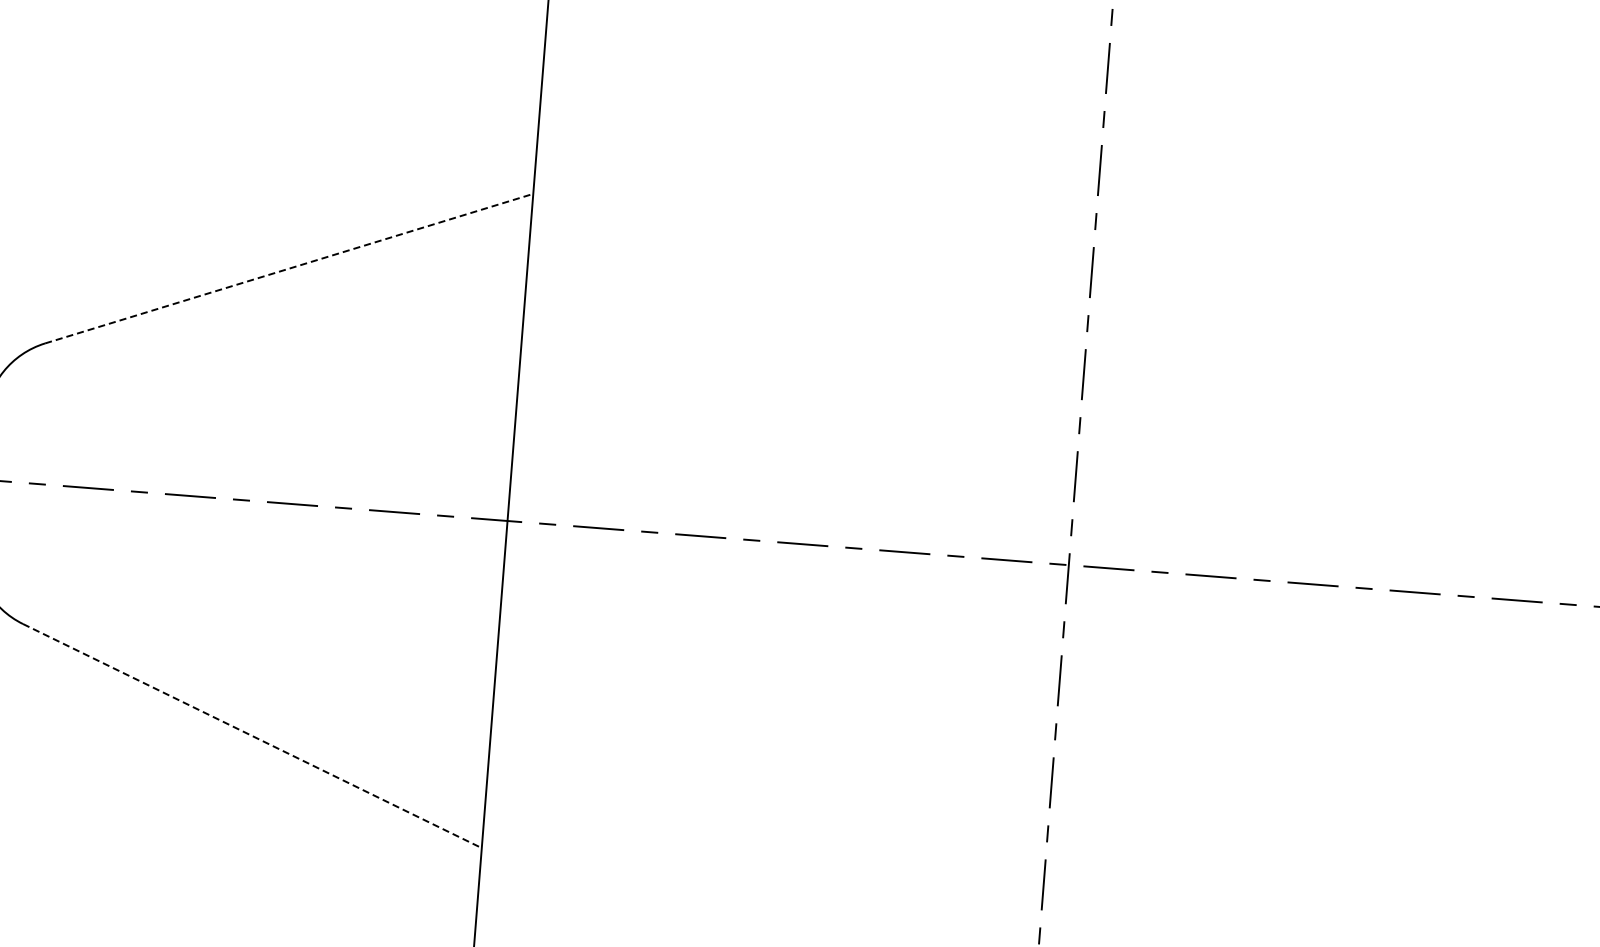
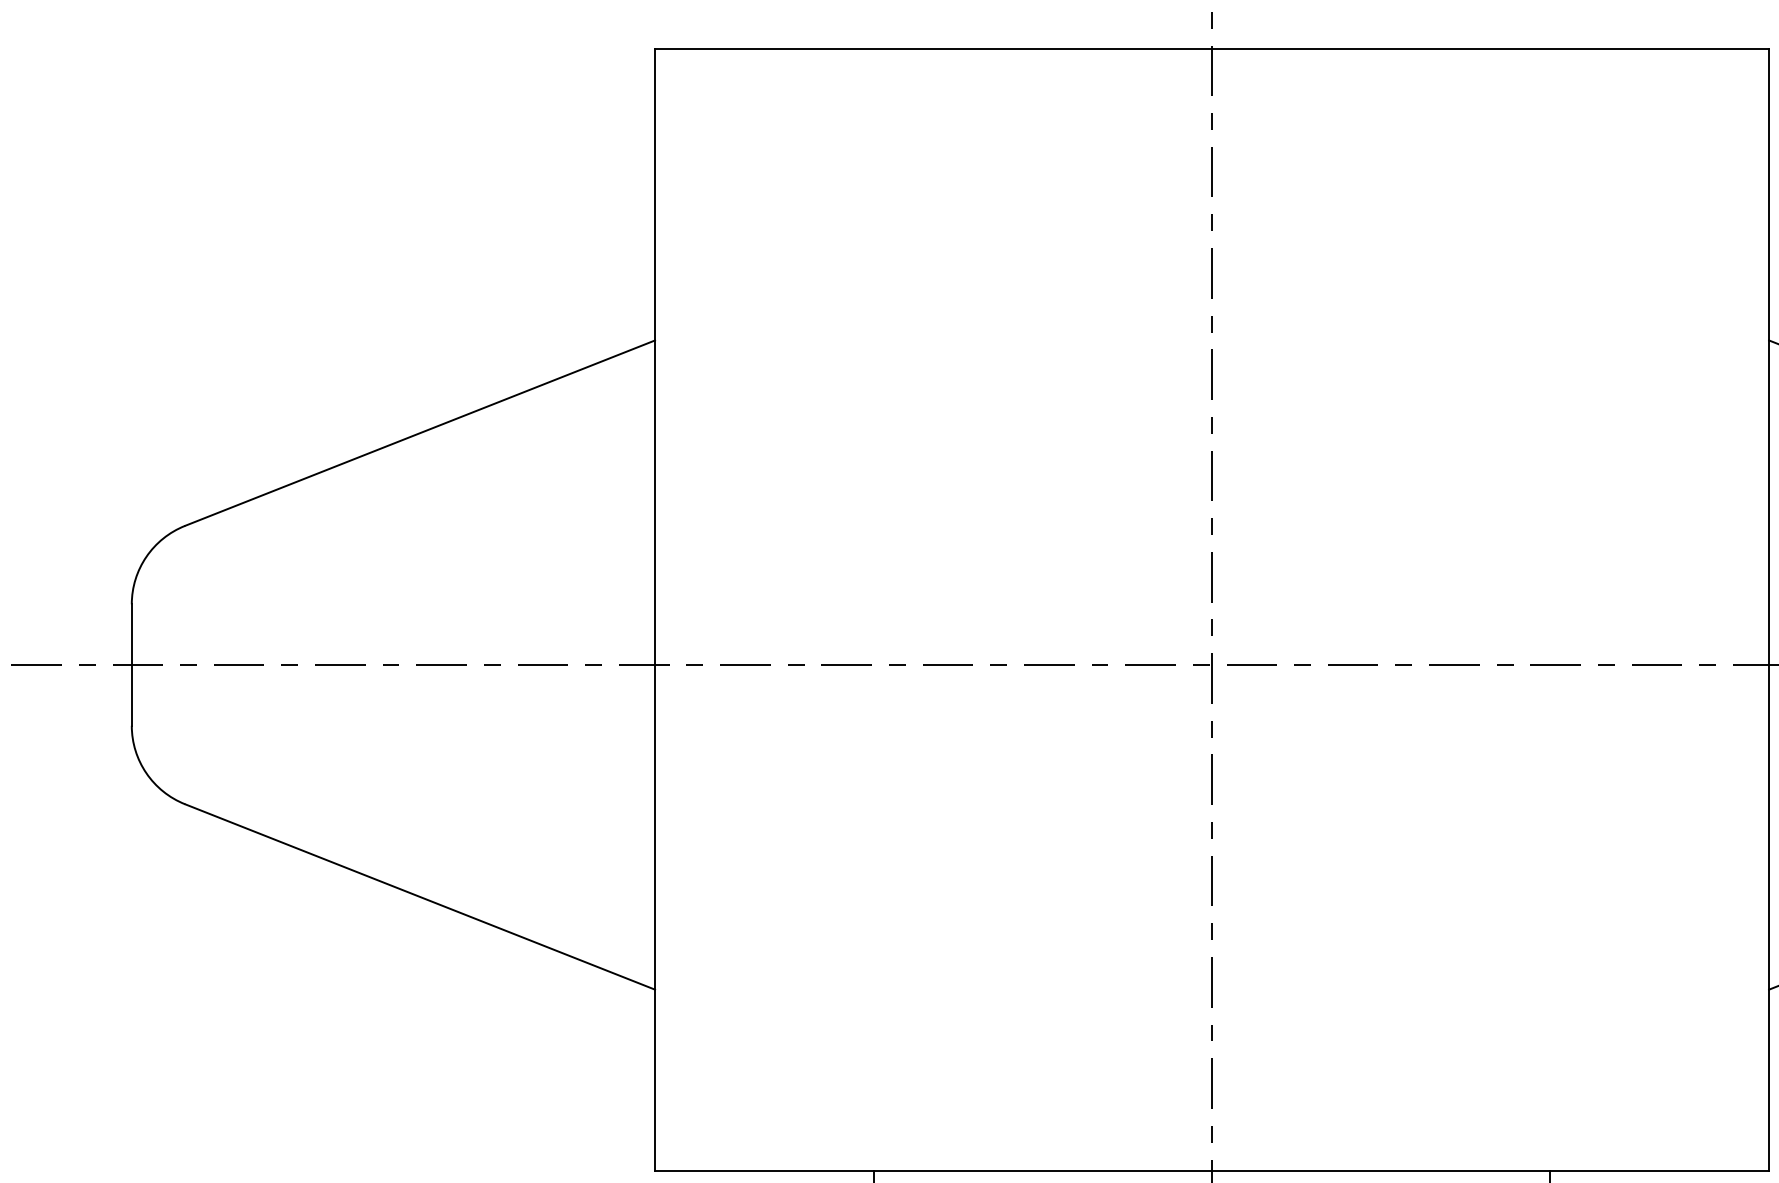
line: (289, 269) -> (420, 433), dashed -> solid
line: (252, 735) -> (420, 896), dashed -> solid

